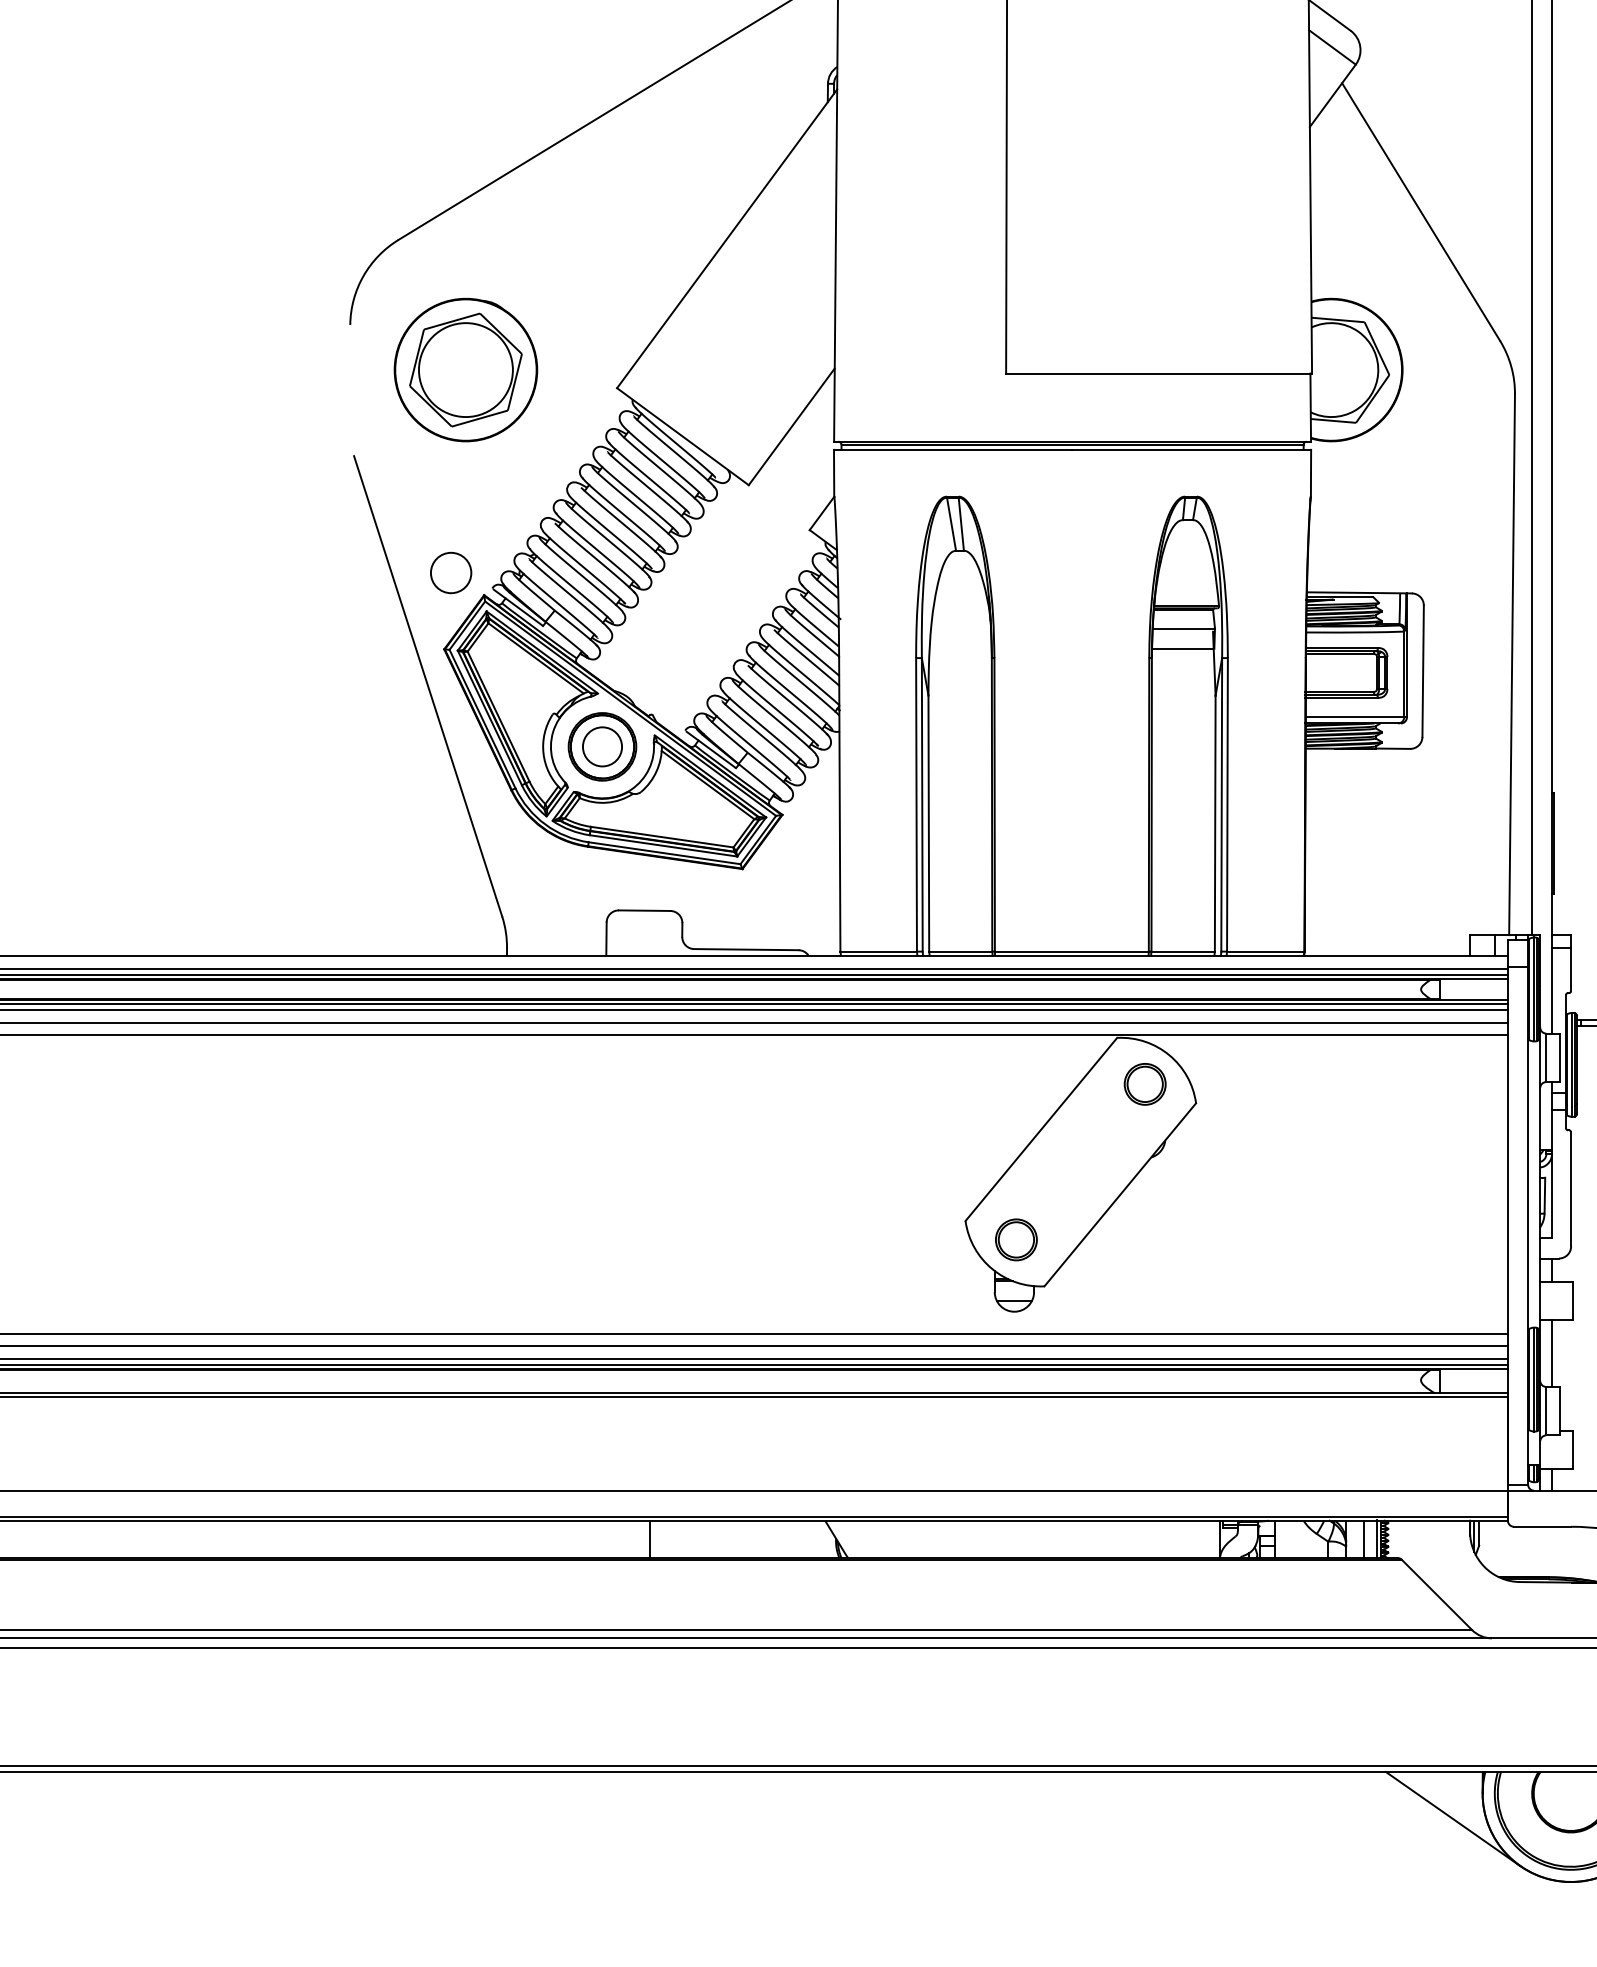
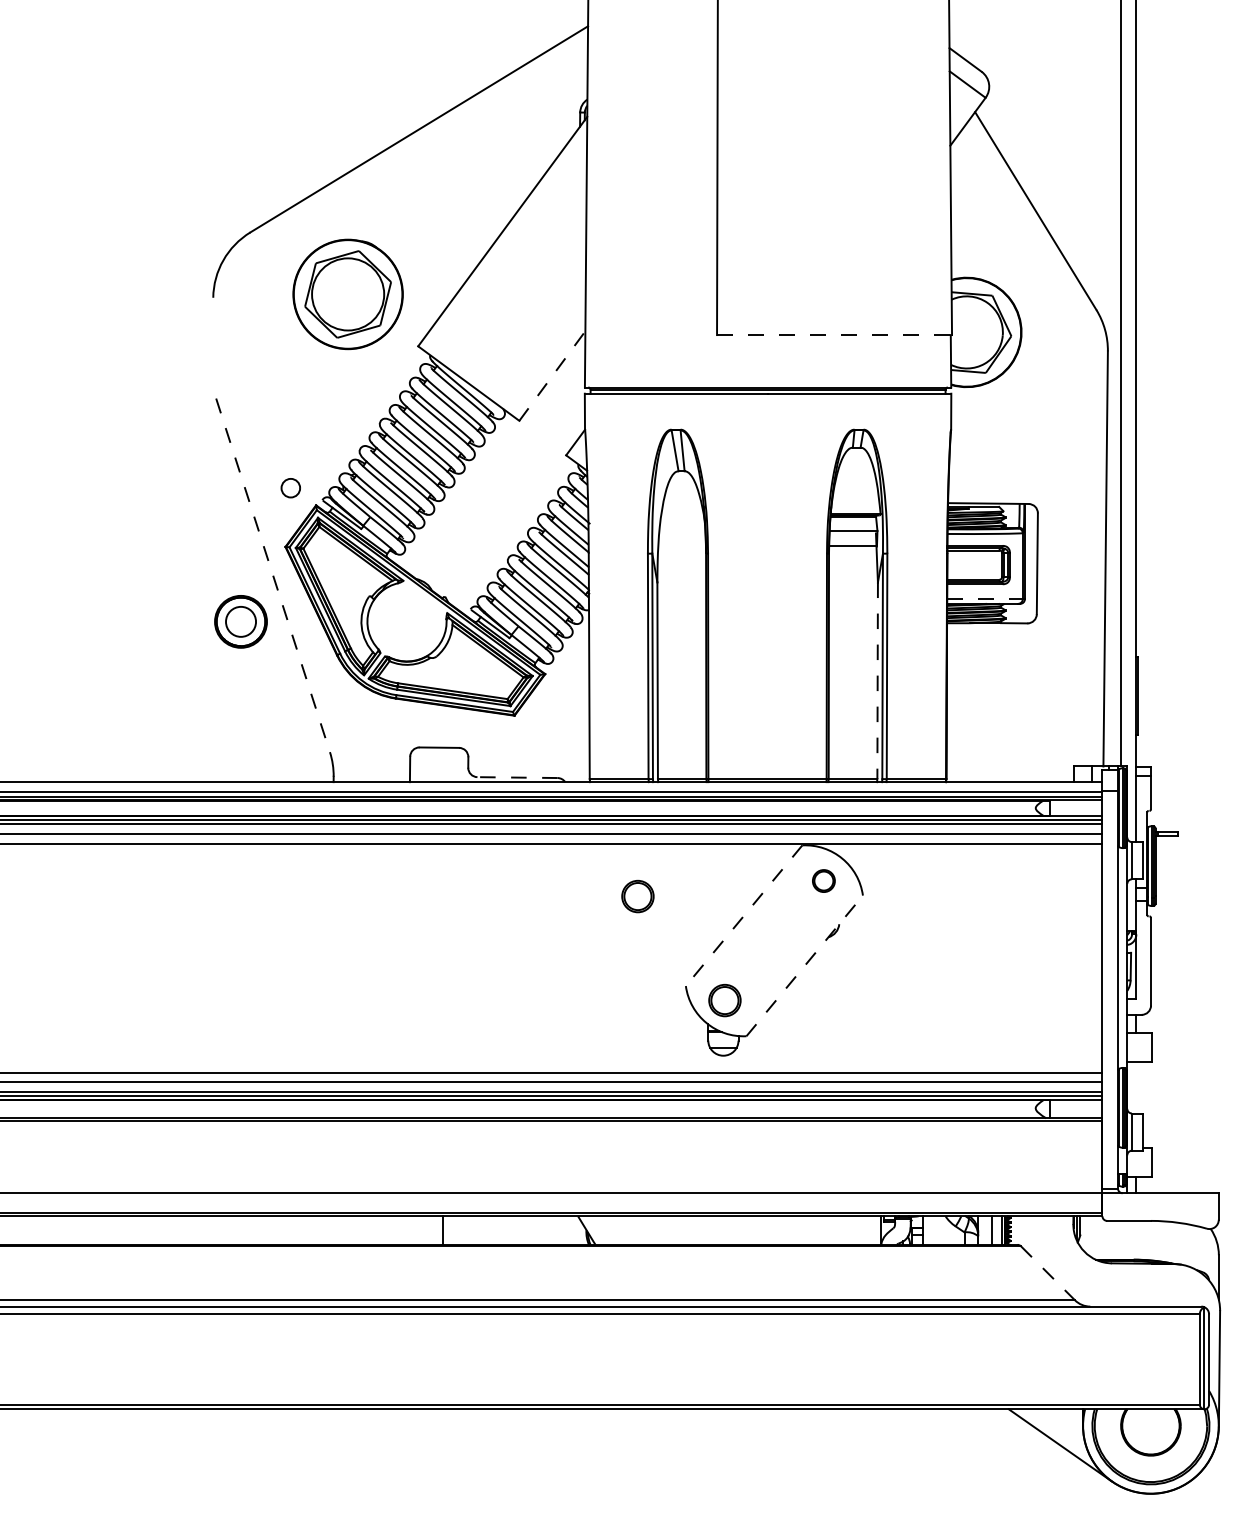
part: (465, 370) -> (347, 294), moved
line: (1160, 374) -> (835, 335), solid -> dashed
line: (791, 427) -> (552, 376), solid -> dashed
circle: (450, 571) -> (290, 487), size x0.6
line: (428, 686) -> (273, 575), solid -> dashed
line: (1354, 717) -> (984, 599), solid -> dashed
part: (601, 746) -> (240, 621), moved
line: (1215, 824) -> (877, 681), solid -> dashed
line: (746, 949) -> (517, 777), solid -> dashed
part: (1144, 1083) -> (823, 880), size x0.7
part: (902, 1104) -> (637, 896), added
line: (1040, 1130) -> (743, 916), solid -> dashed
line: (1121, 1194) -> (805, 965), solid -> dashed
line: (1552, 1353) -> (1136, 1087), removed
line: (1437, 1595) -> (1048, 1273), solid -> dashed

